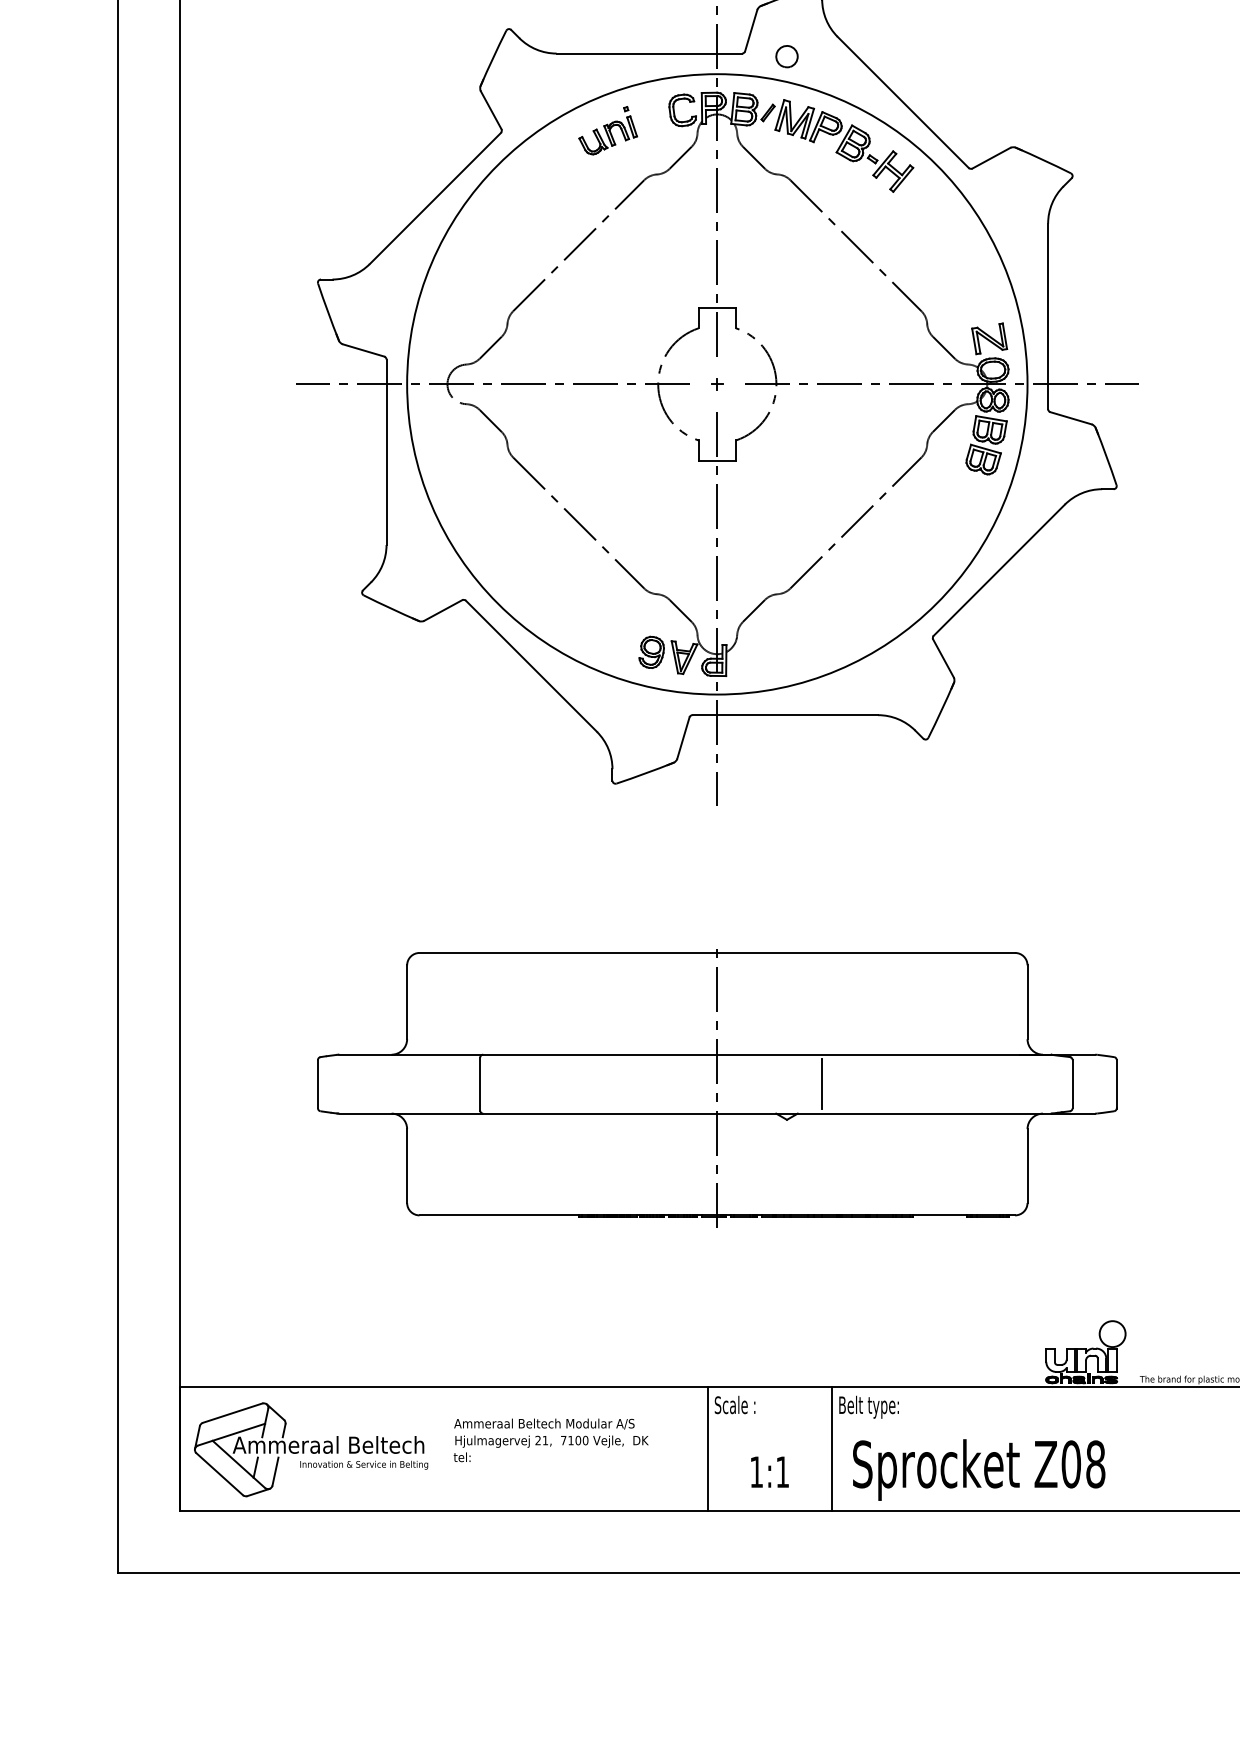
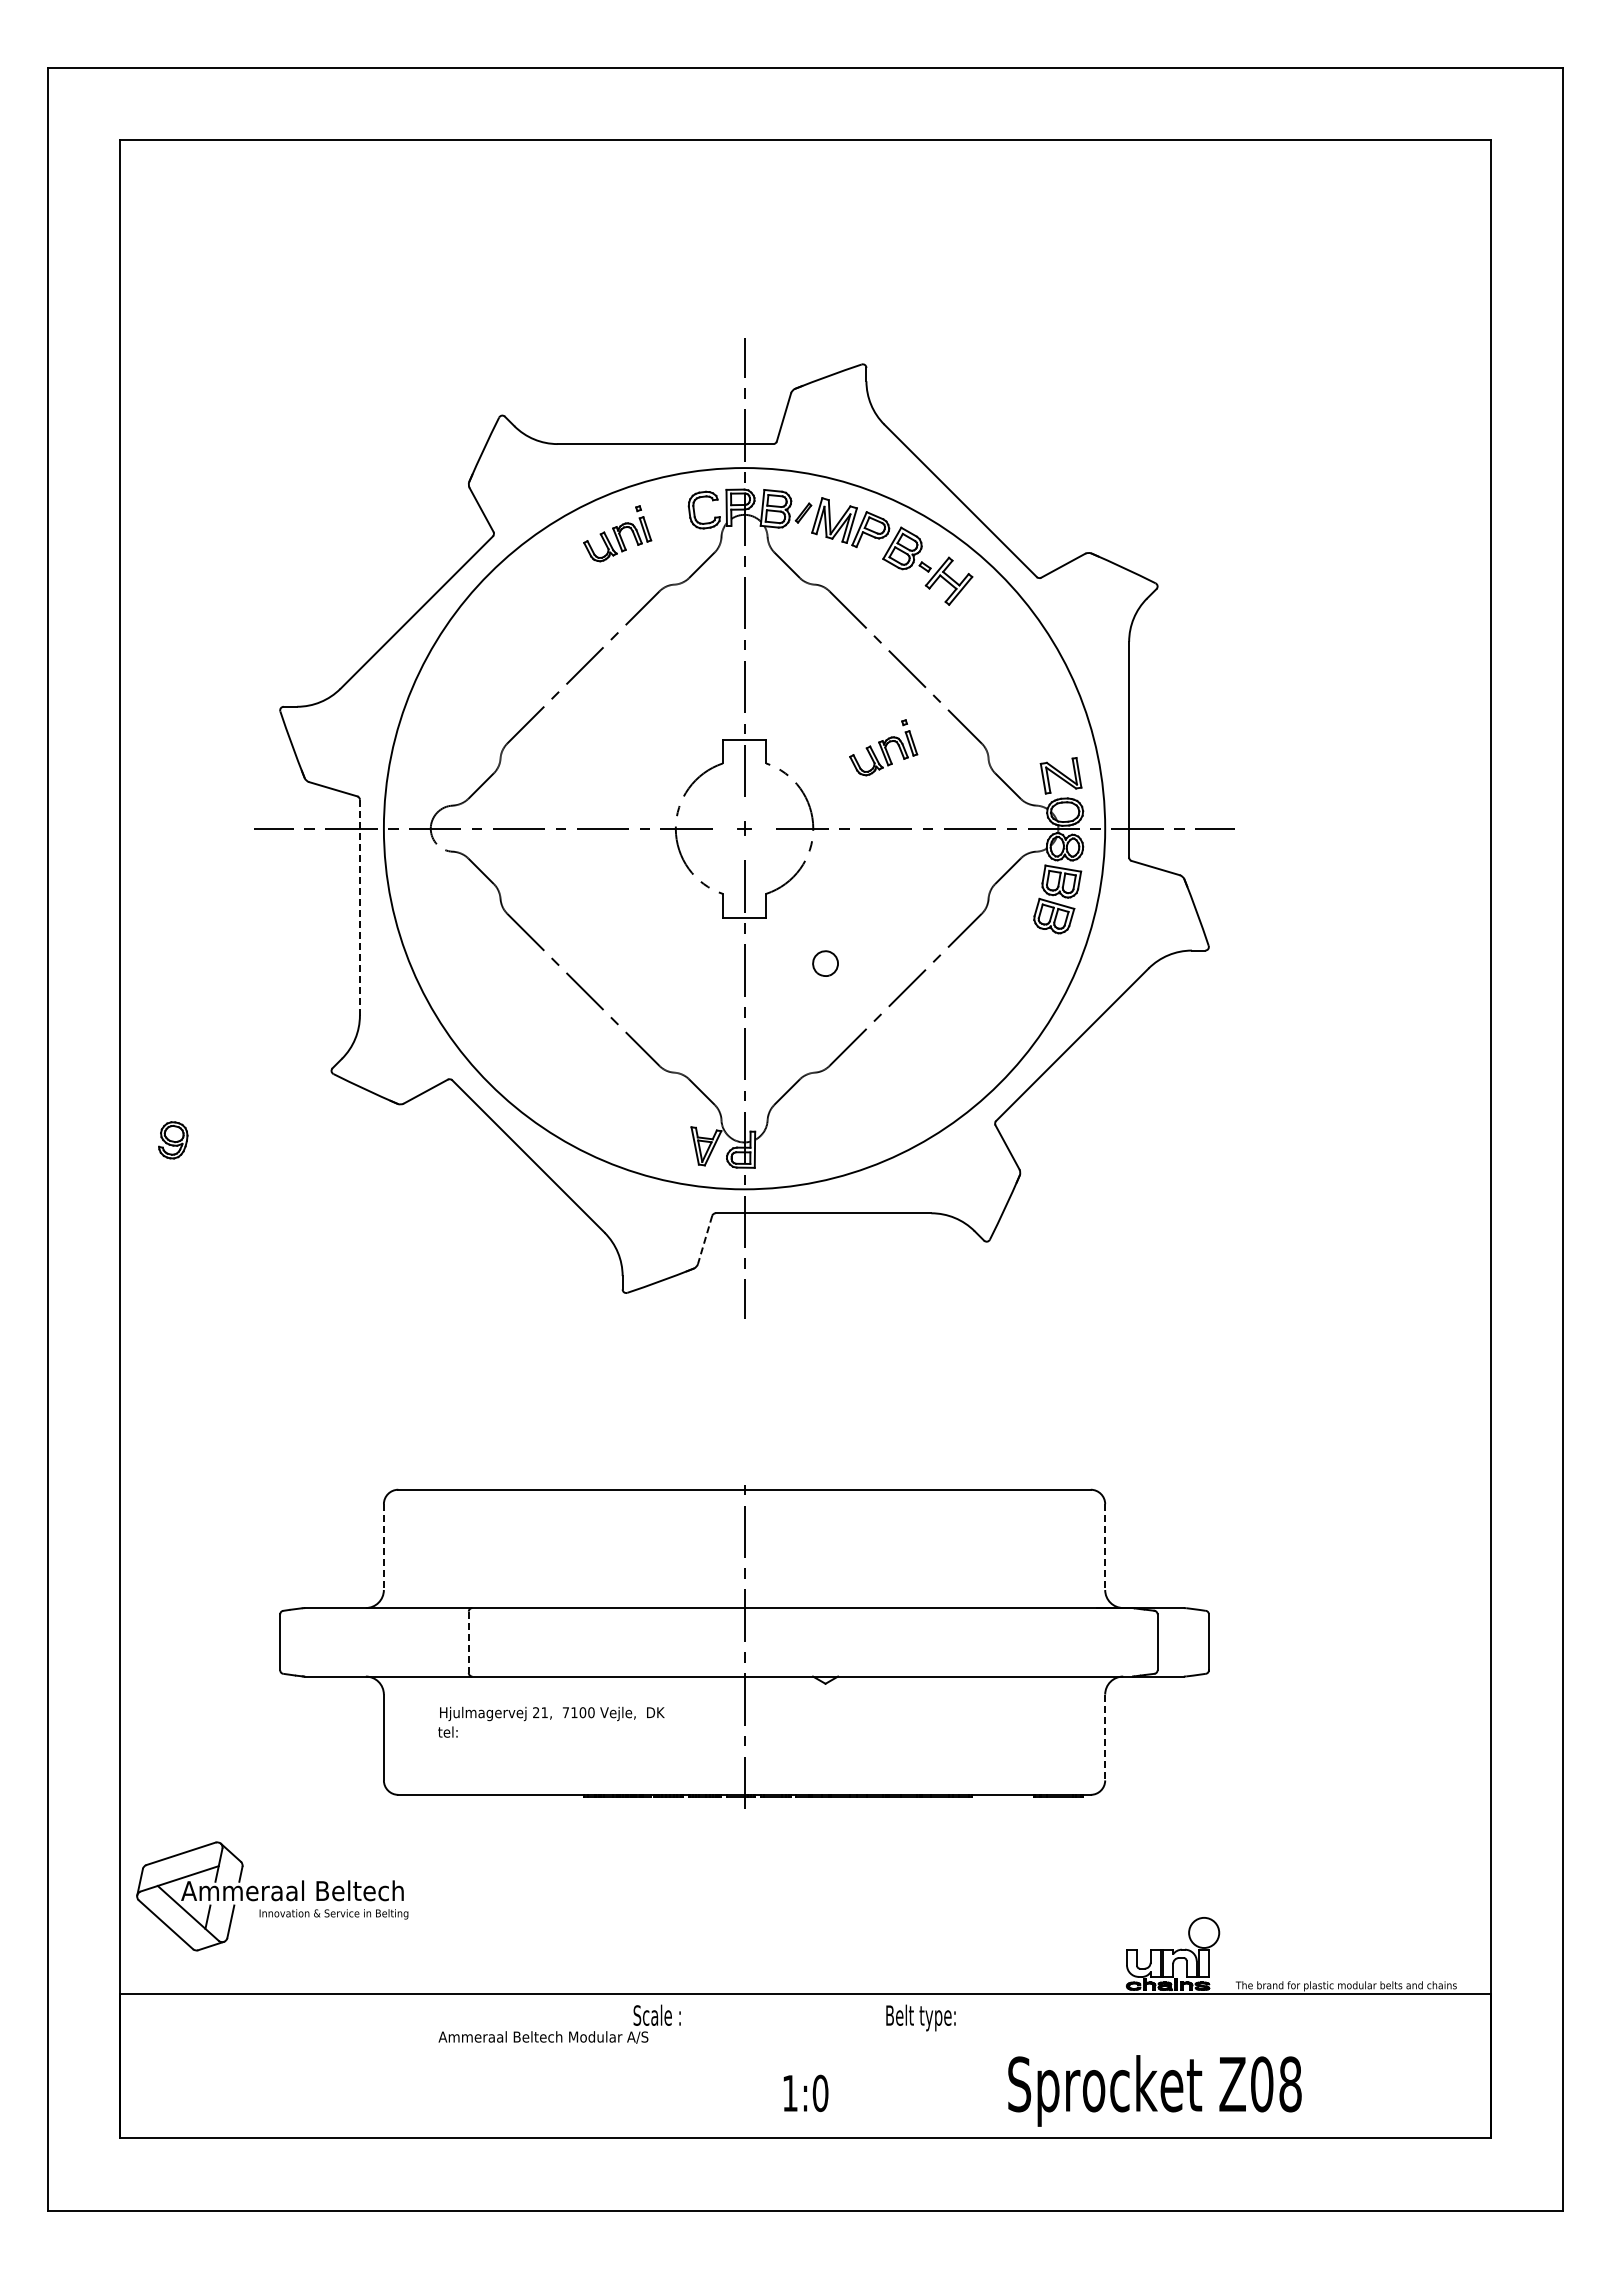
part: (786, 56) -> (825, 963), moved
part: (836, 314) -> (883, 747), added
line: (386, 452) -> (359, 907), solid -> dashed
part: (651, 652) -> (173, 1140), moved
line: (682, 738) -> (704, 1240), solid -> dashed
line: (406, 1002) -> (383, 1547), solid -> dashed
line: (1027, 1002) -> (1105, 1547), solid -> dashed
line: (479, 1084) -> (468, 1642), solid -> dashed
line: (822, 1084) -> (866, 1642), removed
line: (1027, 1166) -> (1105, 1737), solid -> dashed
text: (734, 1404) -> (656, 2014), moved
text: (551, 1448) -> (551, 1721), moved
part: (311, 1449) -> (272, 1896), moved
line: (707, 1449) -> (733, 2066), removed
line: (831, 1449) -> (877, 2066), removed
text: (978, 1469) -> (1154, 2090), moved
text: (782, 1472) -> (820, 2093), 1:1 -> 1:0

